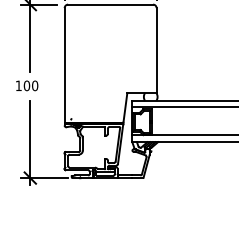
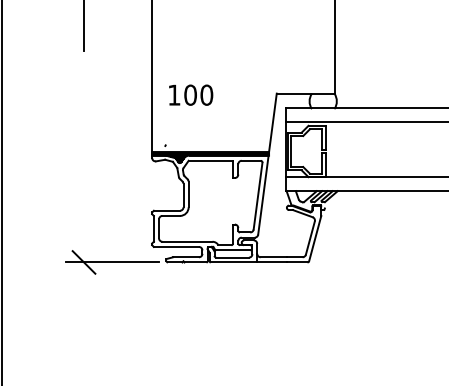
text: (27, 85) -> (191, 94), moved
line: (30, 142) -> (84, 191), removed

